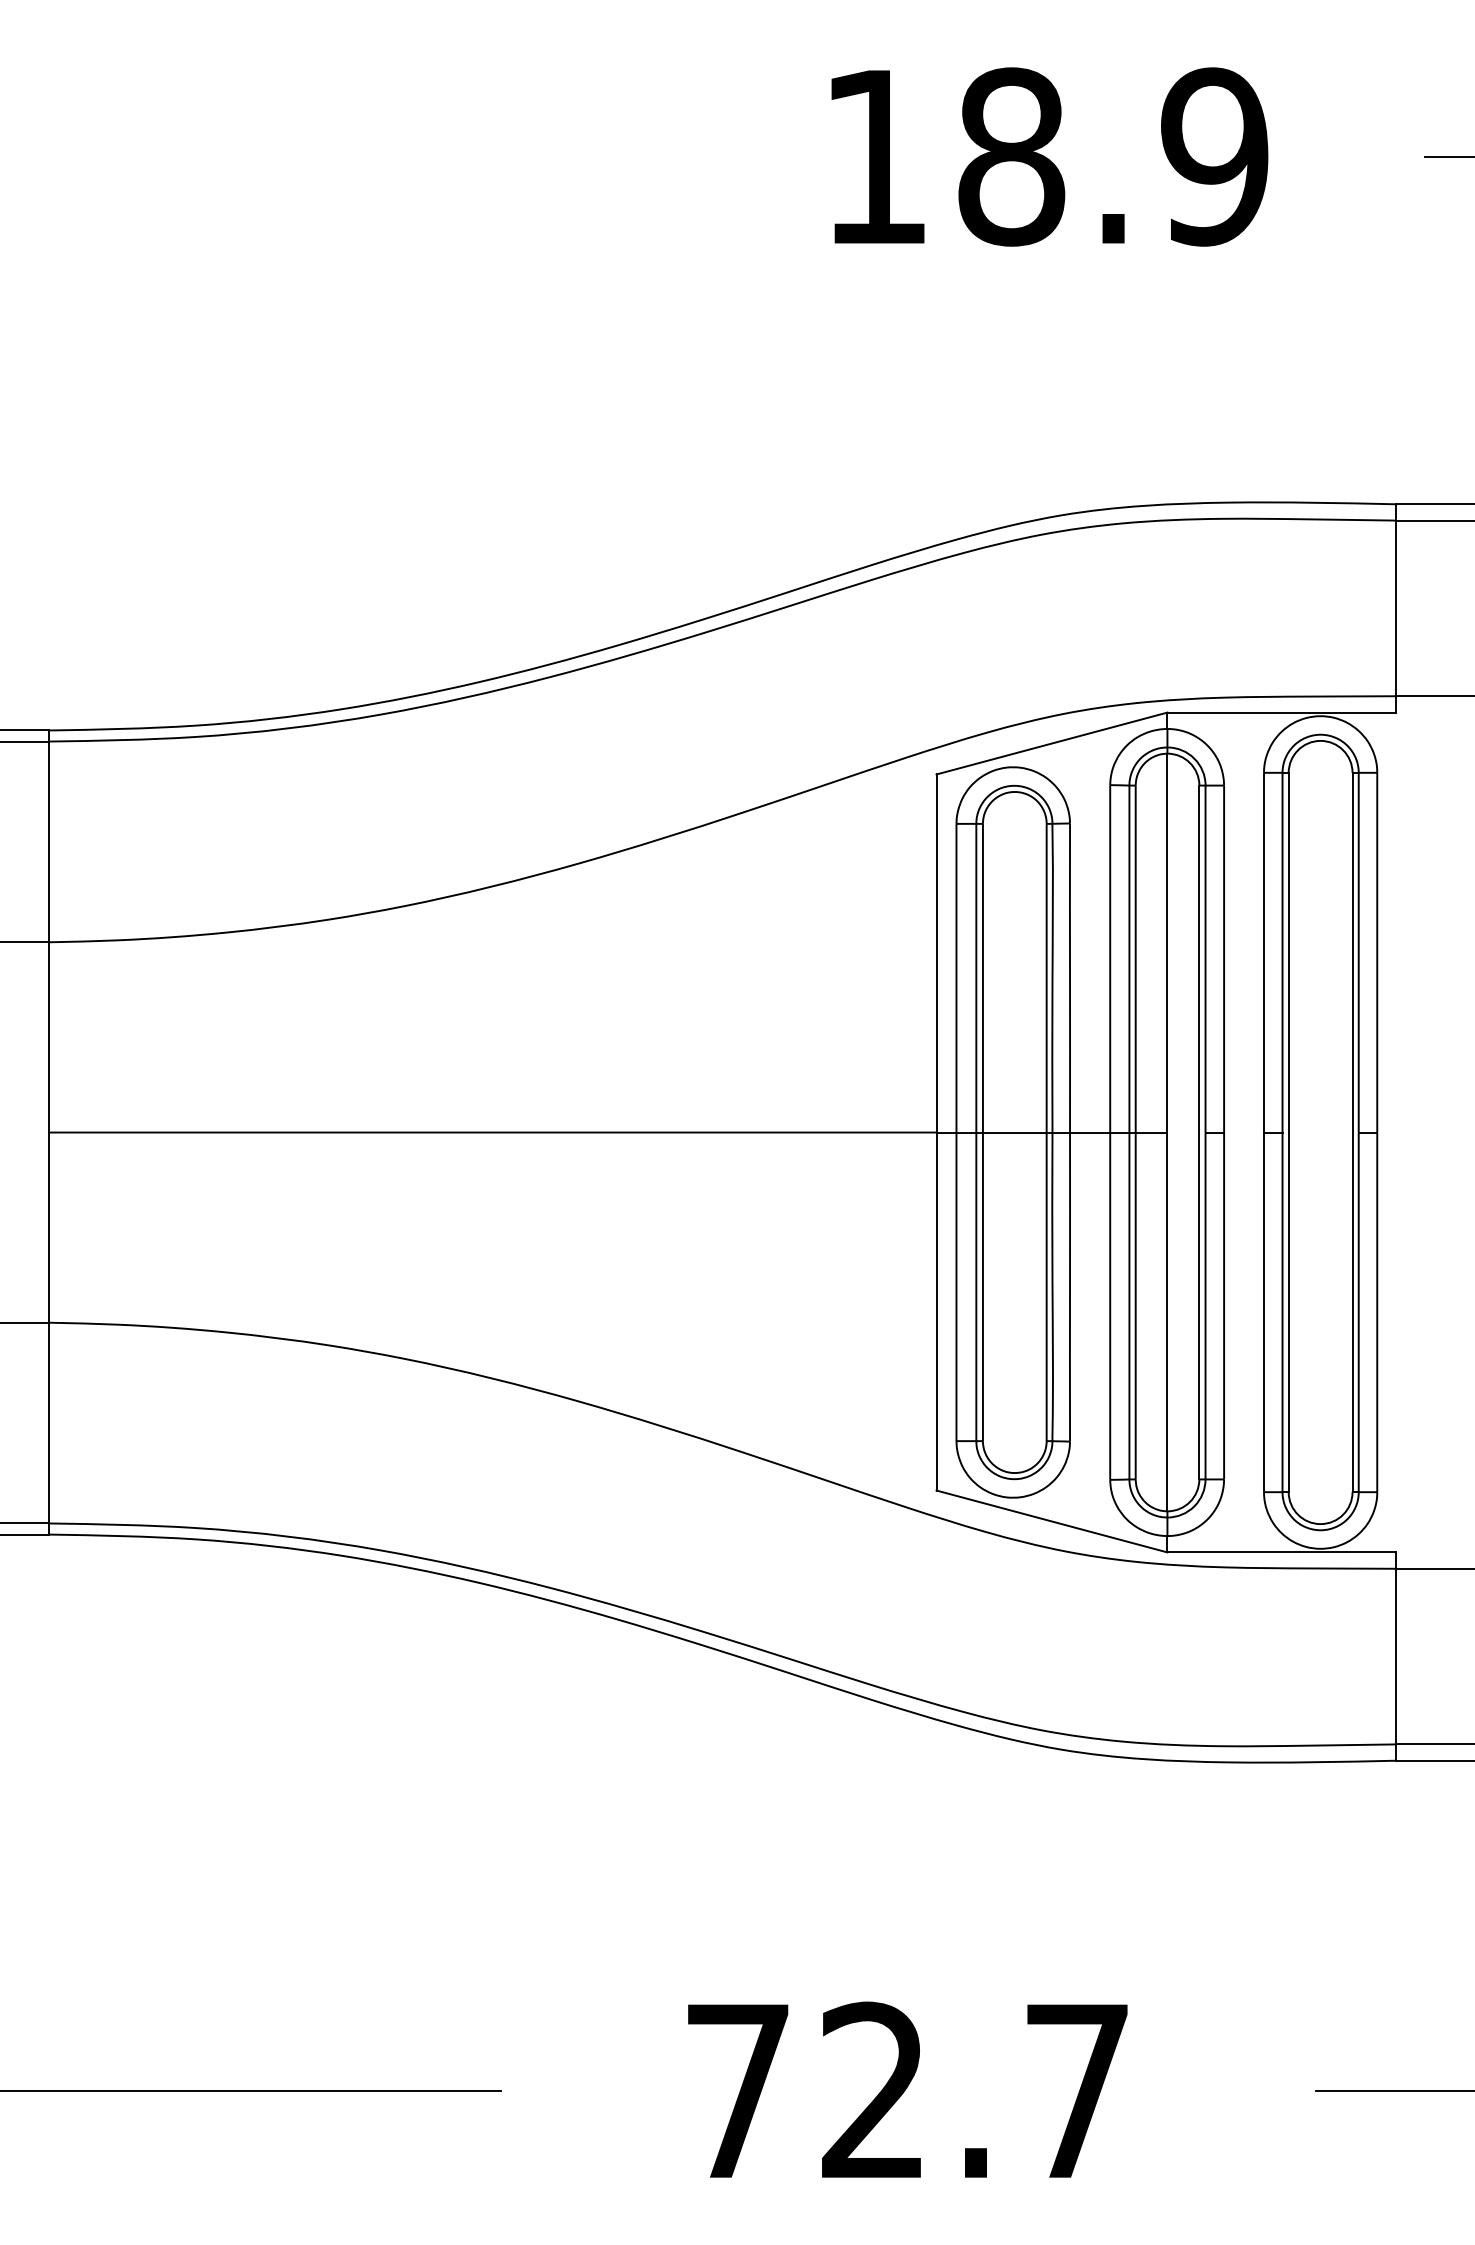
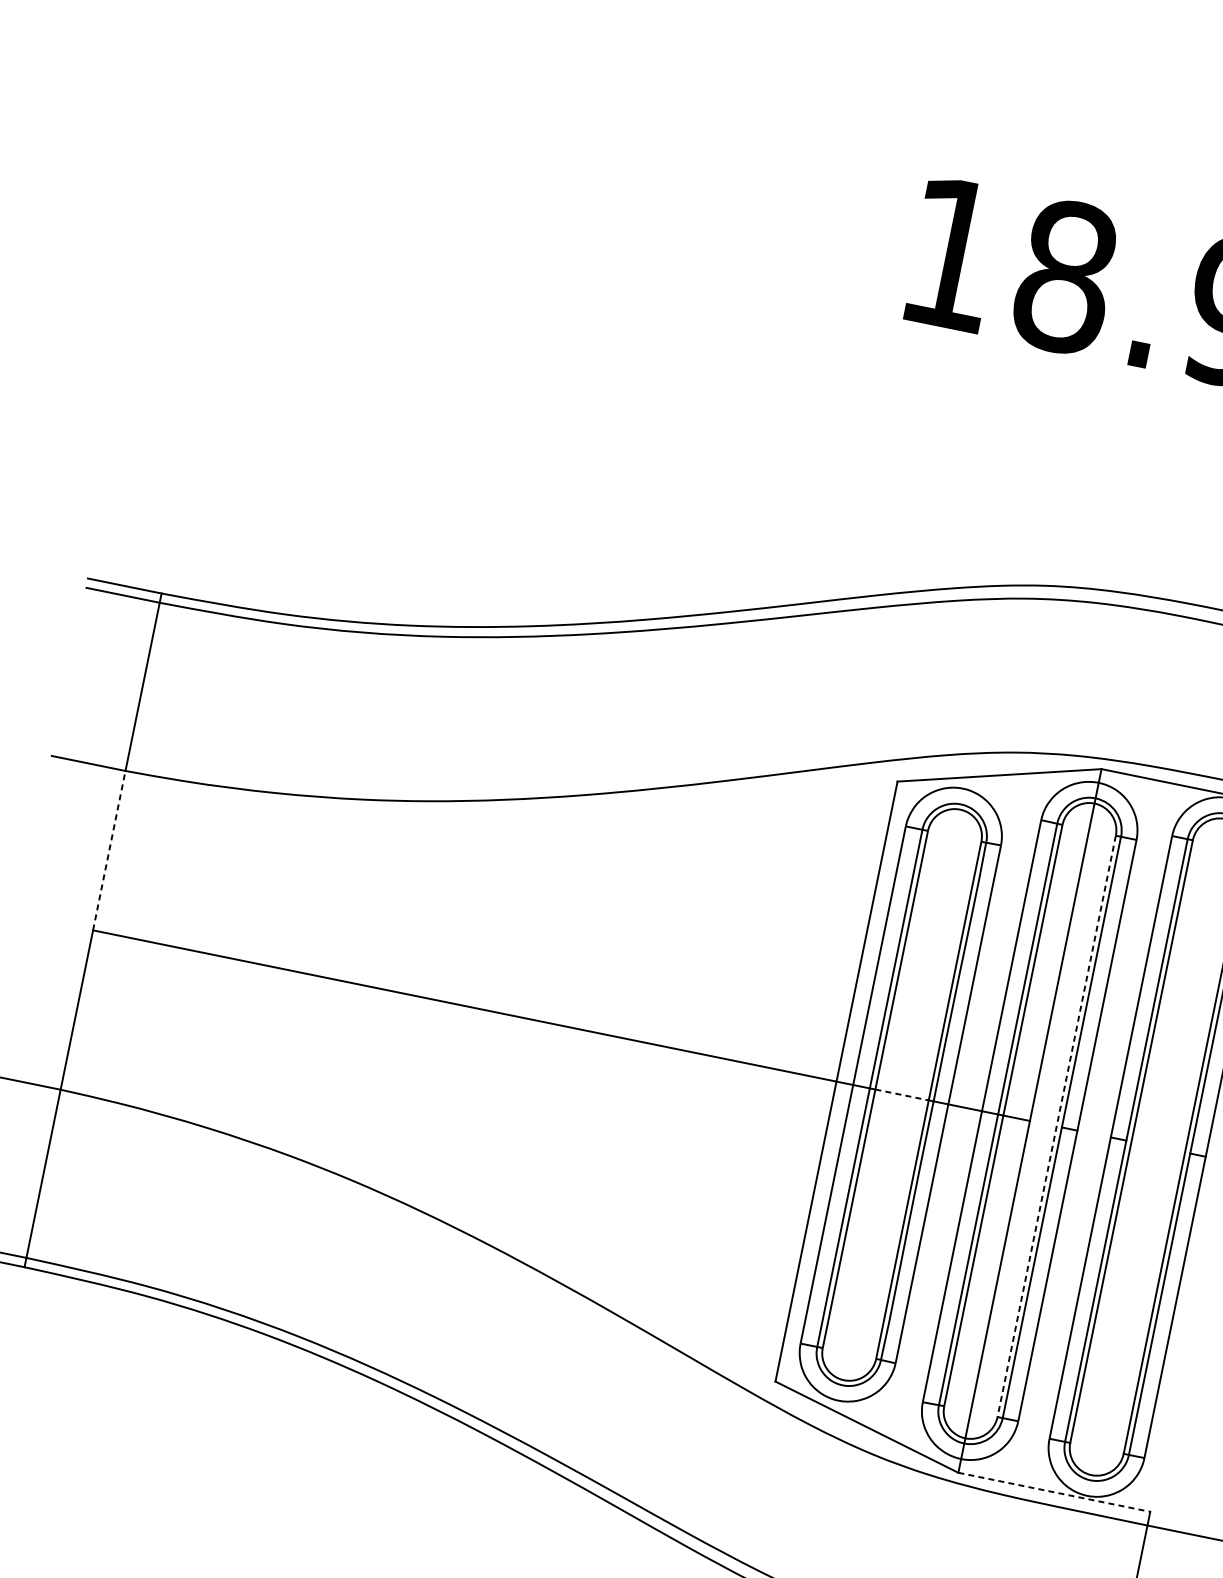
line: (49, 1036) -> (109, 849), solid -> dashed
line: (1014, 1132) -> (901, 1094), solid -> dashed
line: (1199, 1132) -> (1056, 1126), solid -> dashed
line: (1281, 1552) -> (1053, 1492), solid -> dashed

